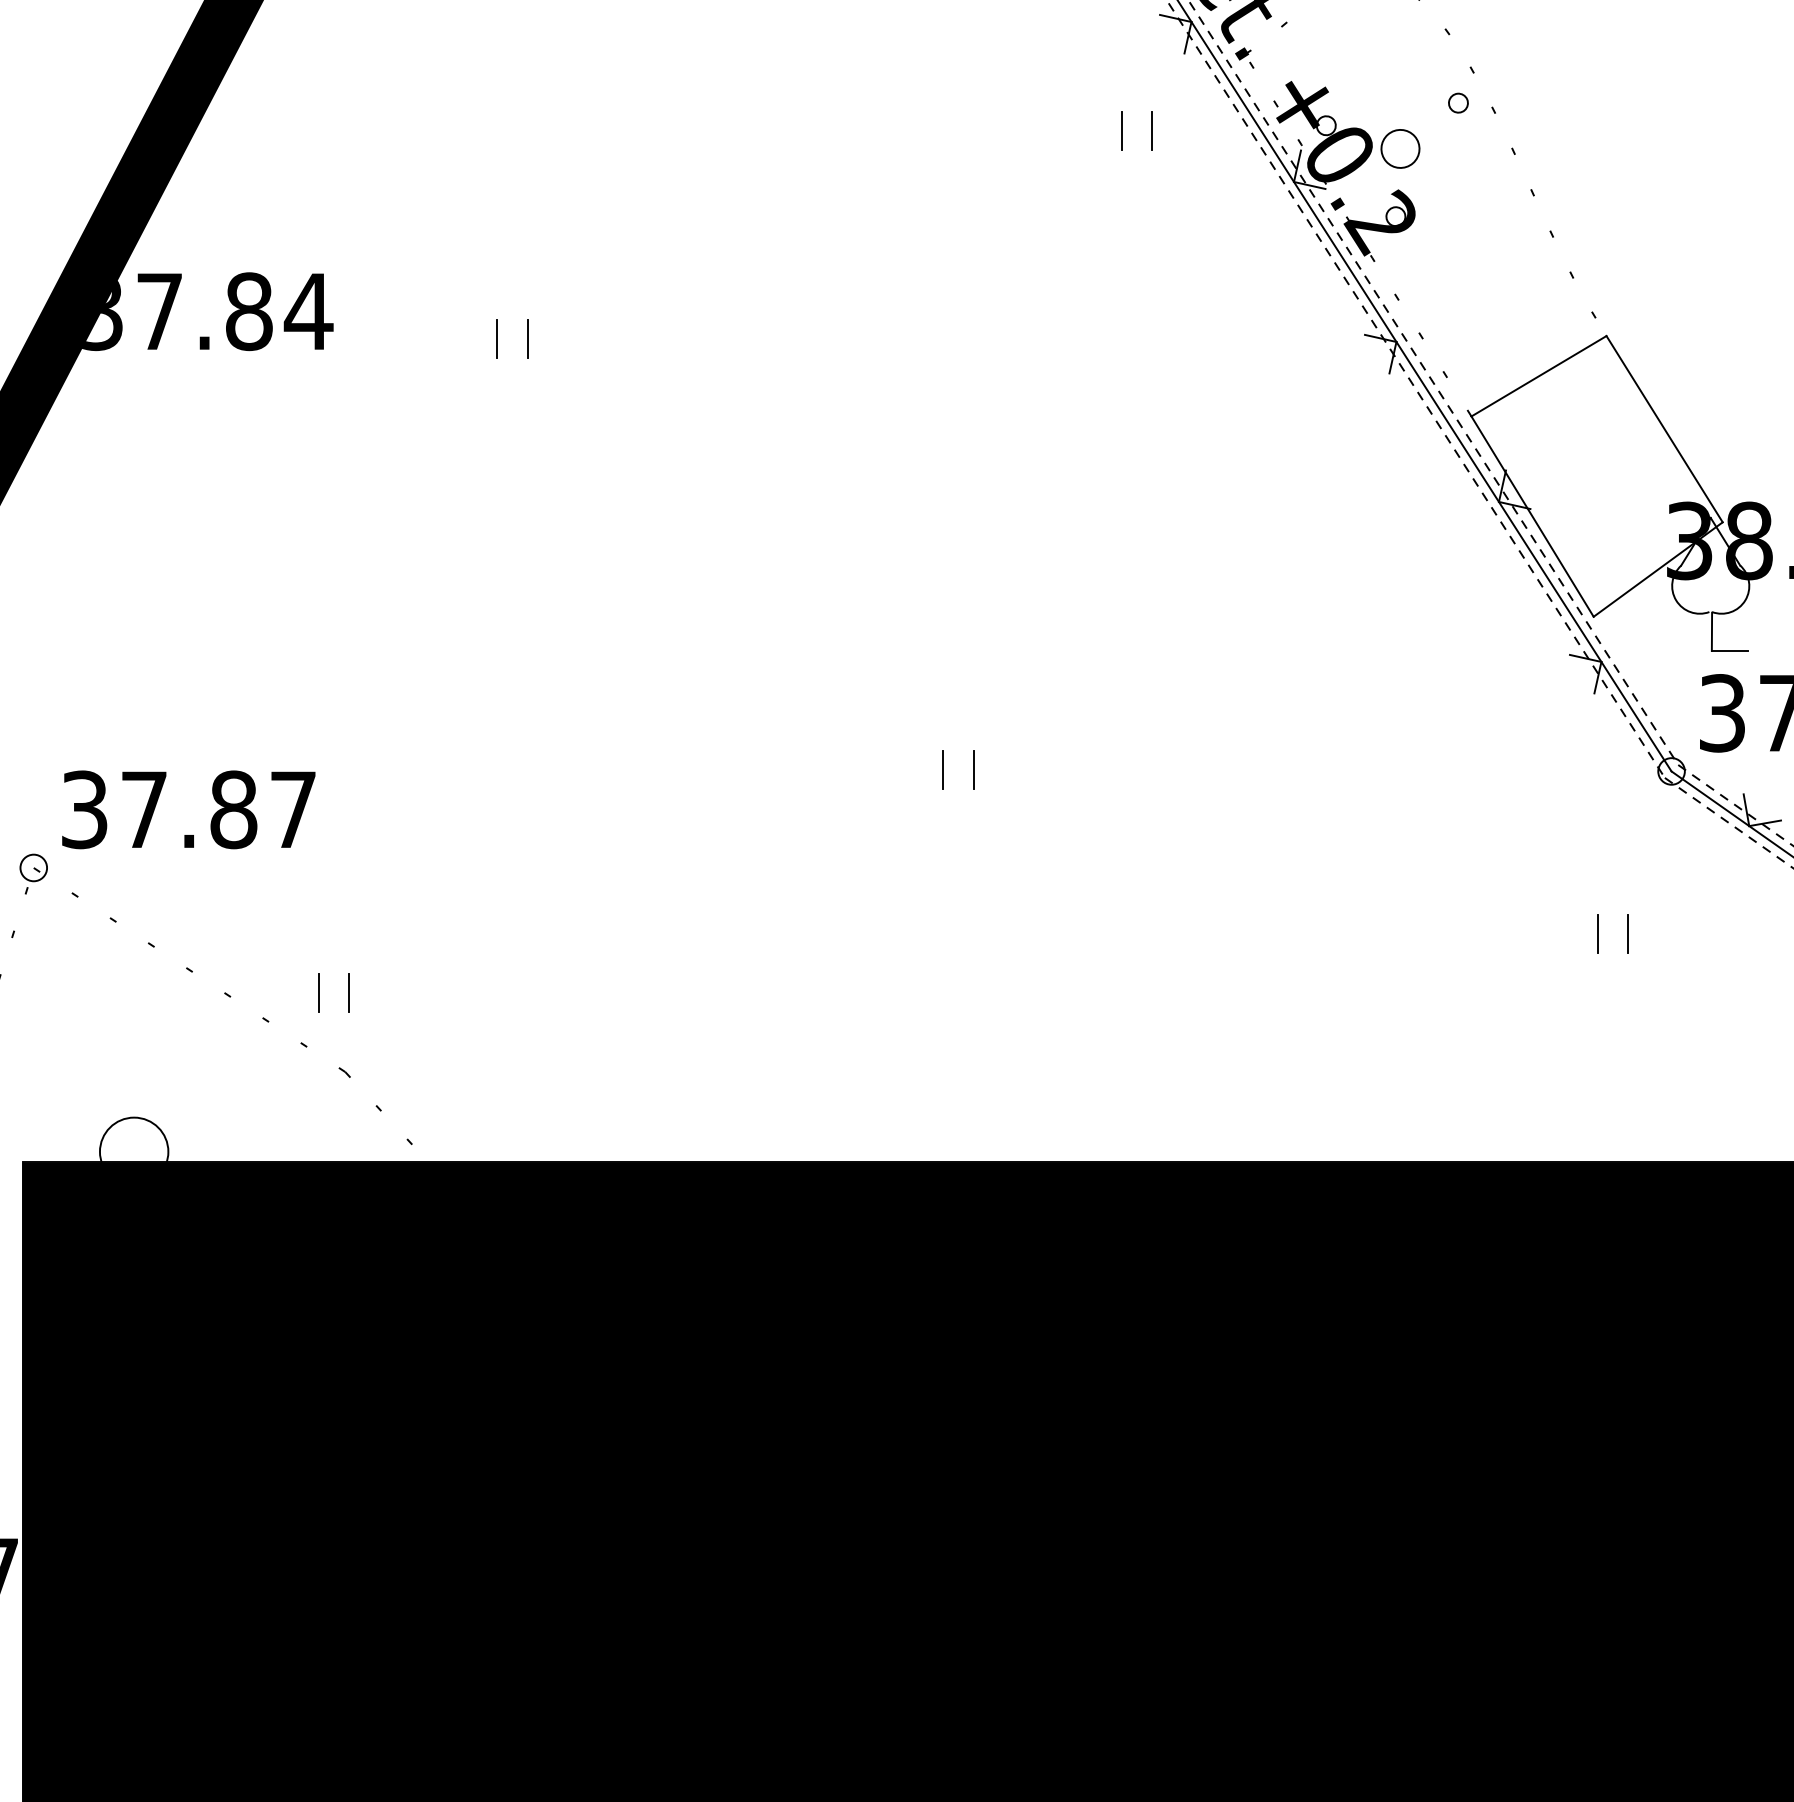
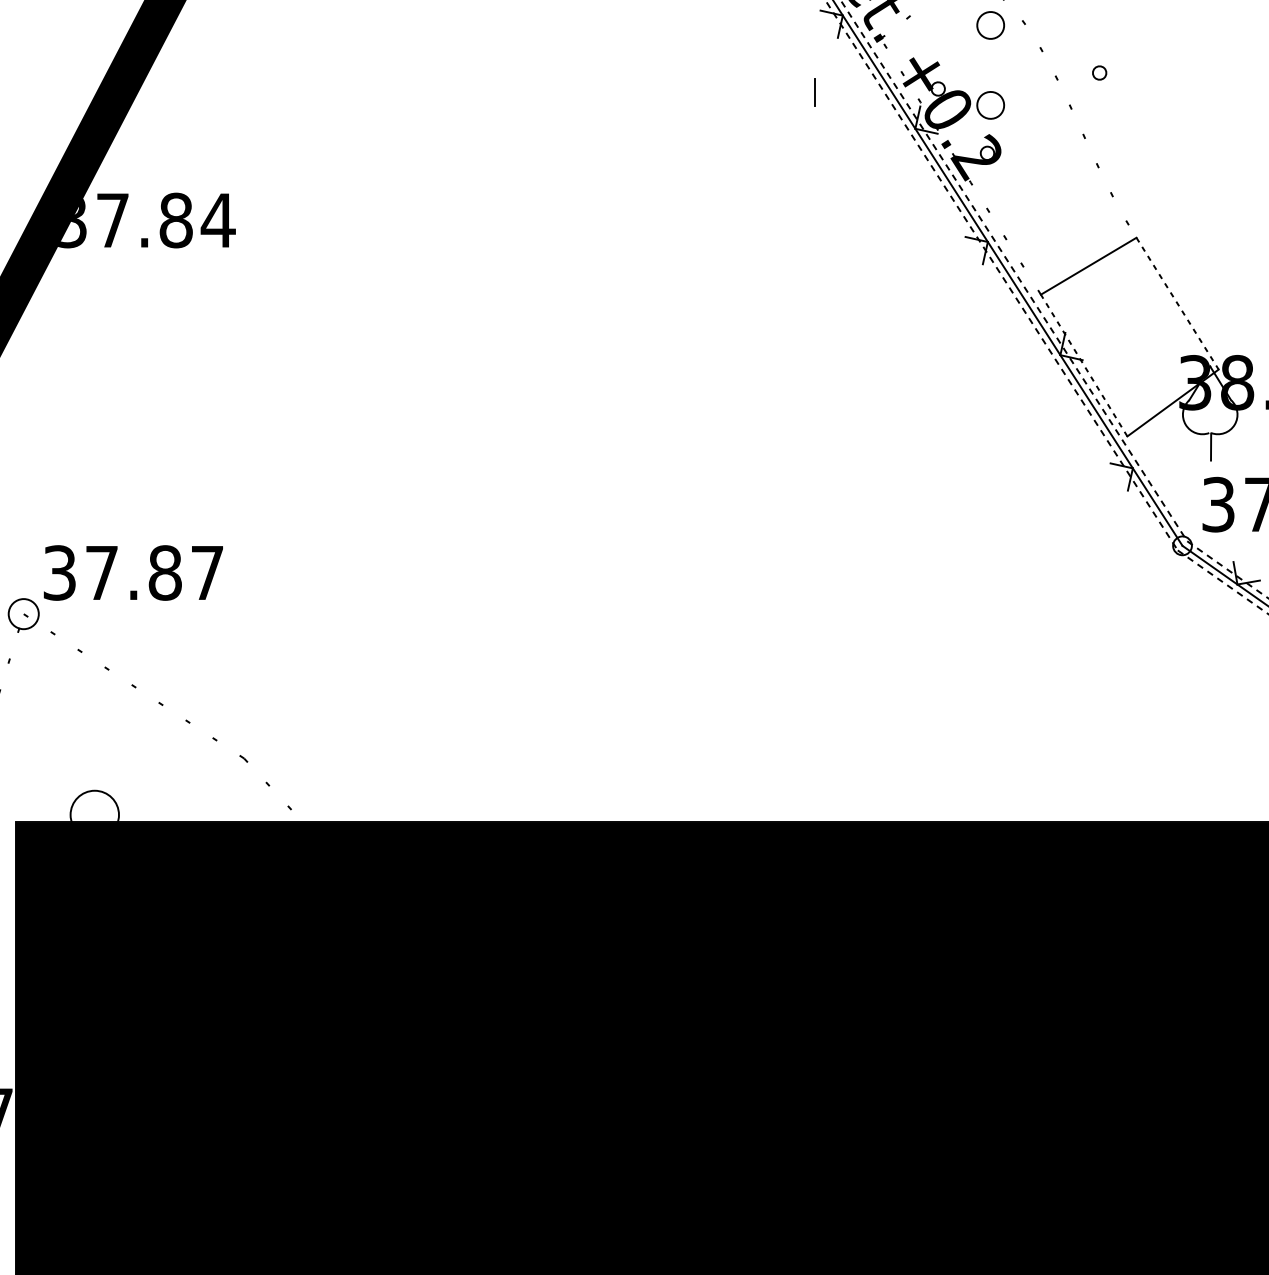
part: (1400, 35) -> (990, 25), added
part: (1458, 102) -> (1099, 72), moved
line: (1121, 131) -> (793, 93), removed
line: (497, 339) -> (351, 240), removed
line: (527, 339) -> (373, 240), removed
line: (1664, 429) -> (1177, 303), solid -> dashed
line: (1532, 516) -> (1084, 365), solid -> dashed
line: (1729, 650) -> (1223, 460), removed
line: (943, 770) -> (667, 545), removed
line: (973, 770) -> (688, 545), removed
circle: (33, 867) -> (23, 613), size x1.6
line: (1597, 933) -> (1130, 660), removed
line: (1628, 933) -> (1152, 660), removed
line: (318, 992) -> (225, 702), removed
line: (349, 993) -> (247, 702), removed

